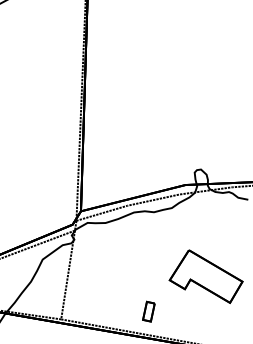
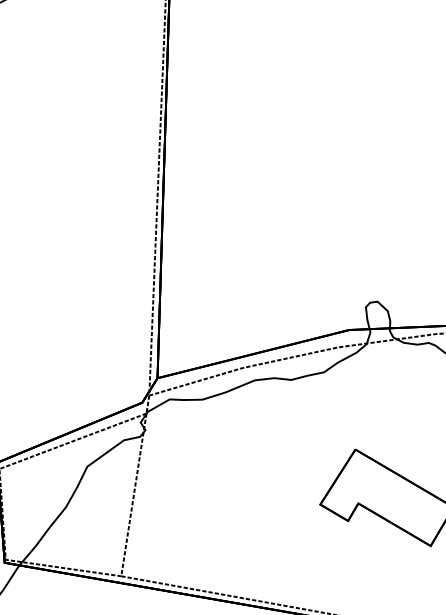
part: (148, 311) -> (281, 561), removed

